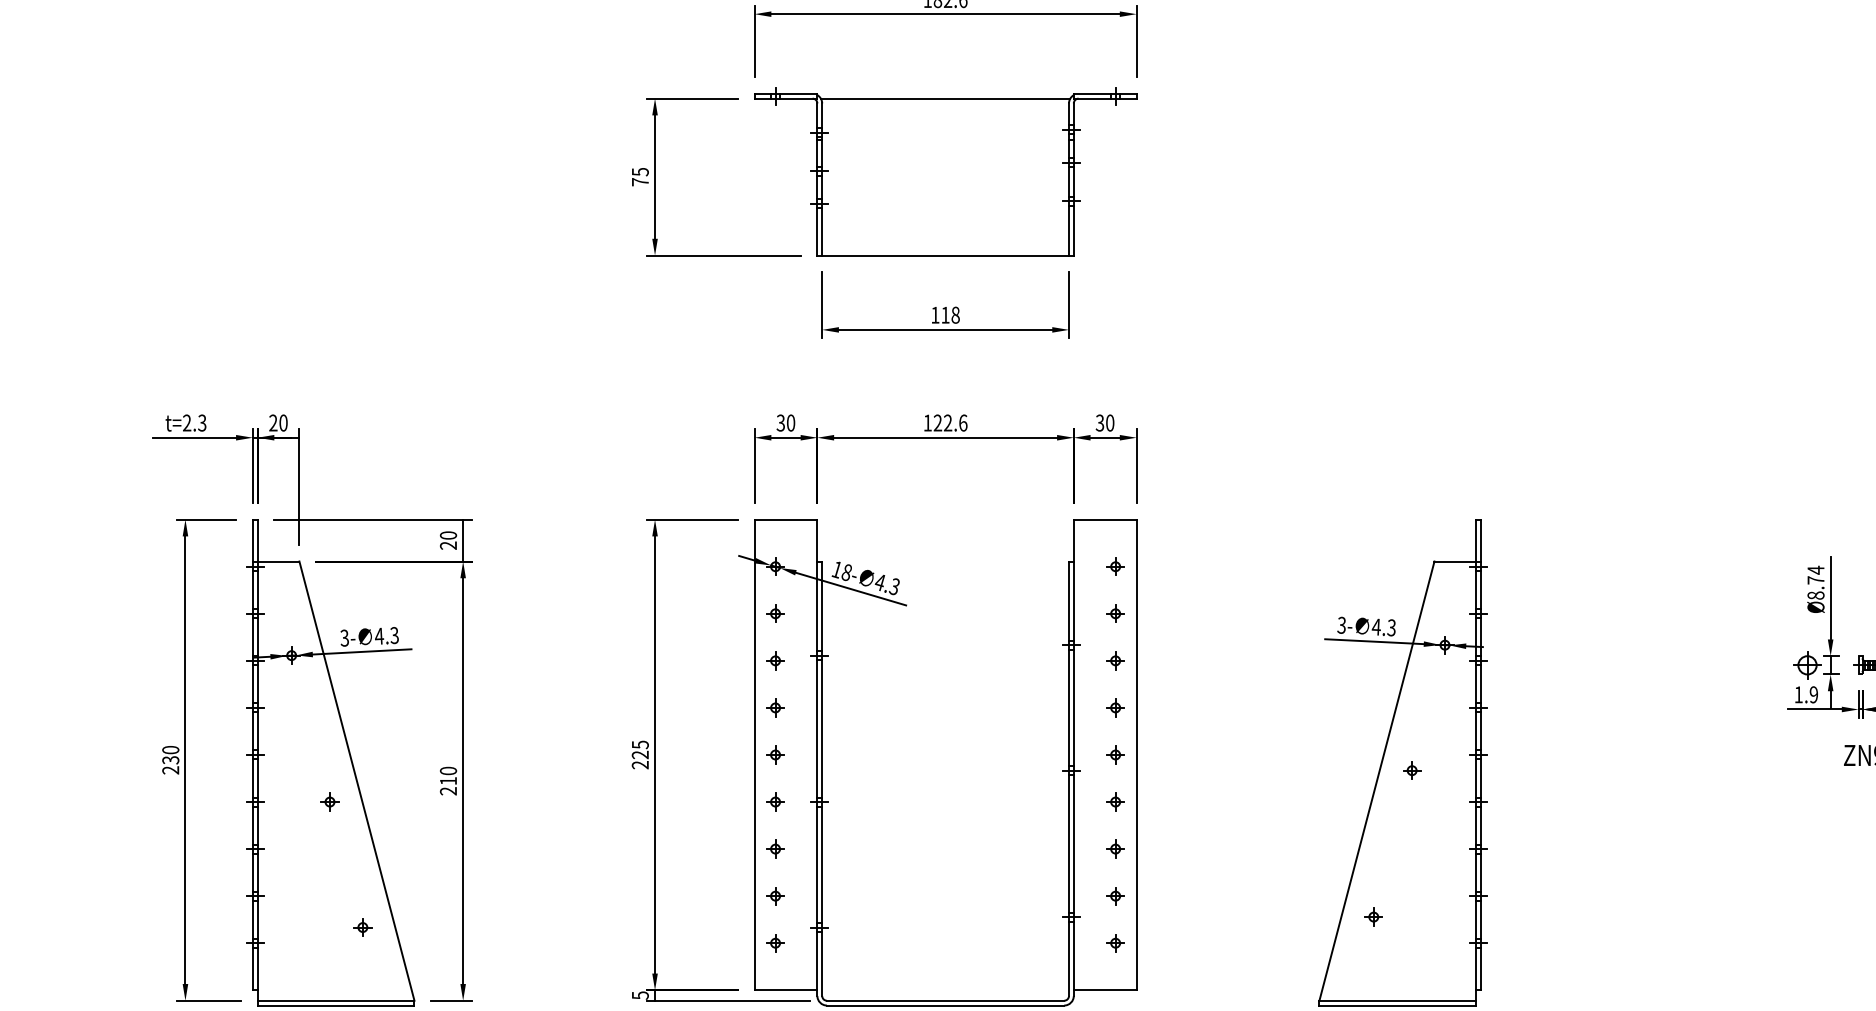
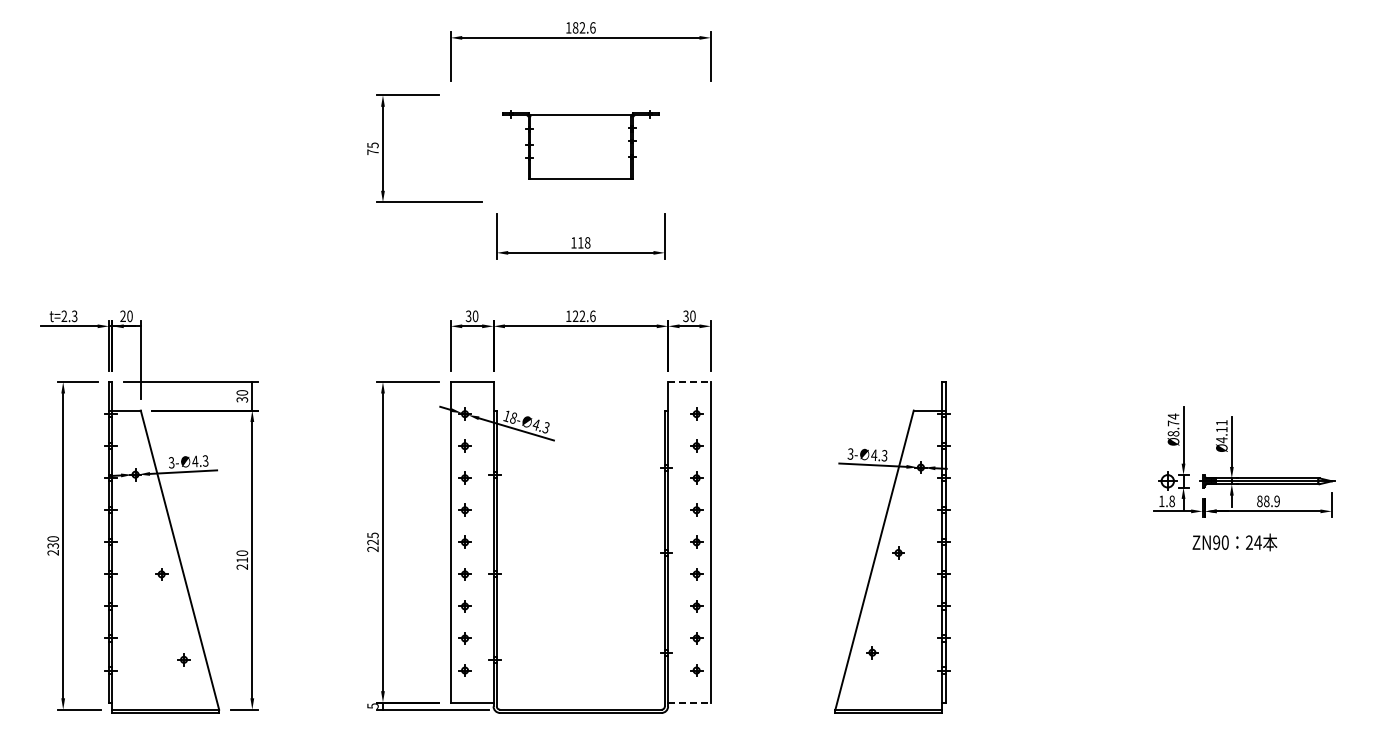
part: (945, 170) -> (580, 144), size x0.6
line: (1106, 520) -> (690, 382), solid -> dashed
text: (450, 545) -> (243, 399), 20 -> 30
text: (1812, 695) -> (1171, 501), 1.9 -> 1.8
line: (1106, 990) -> (690, 702), solid -> dashed

